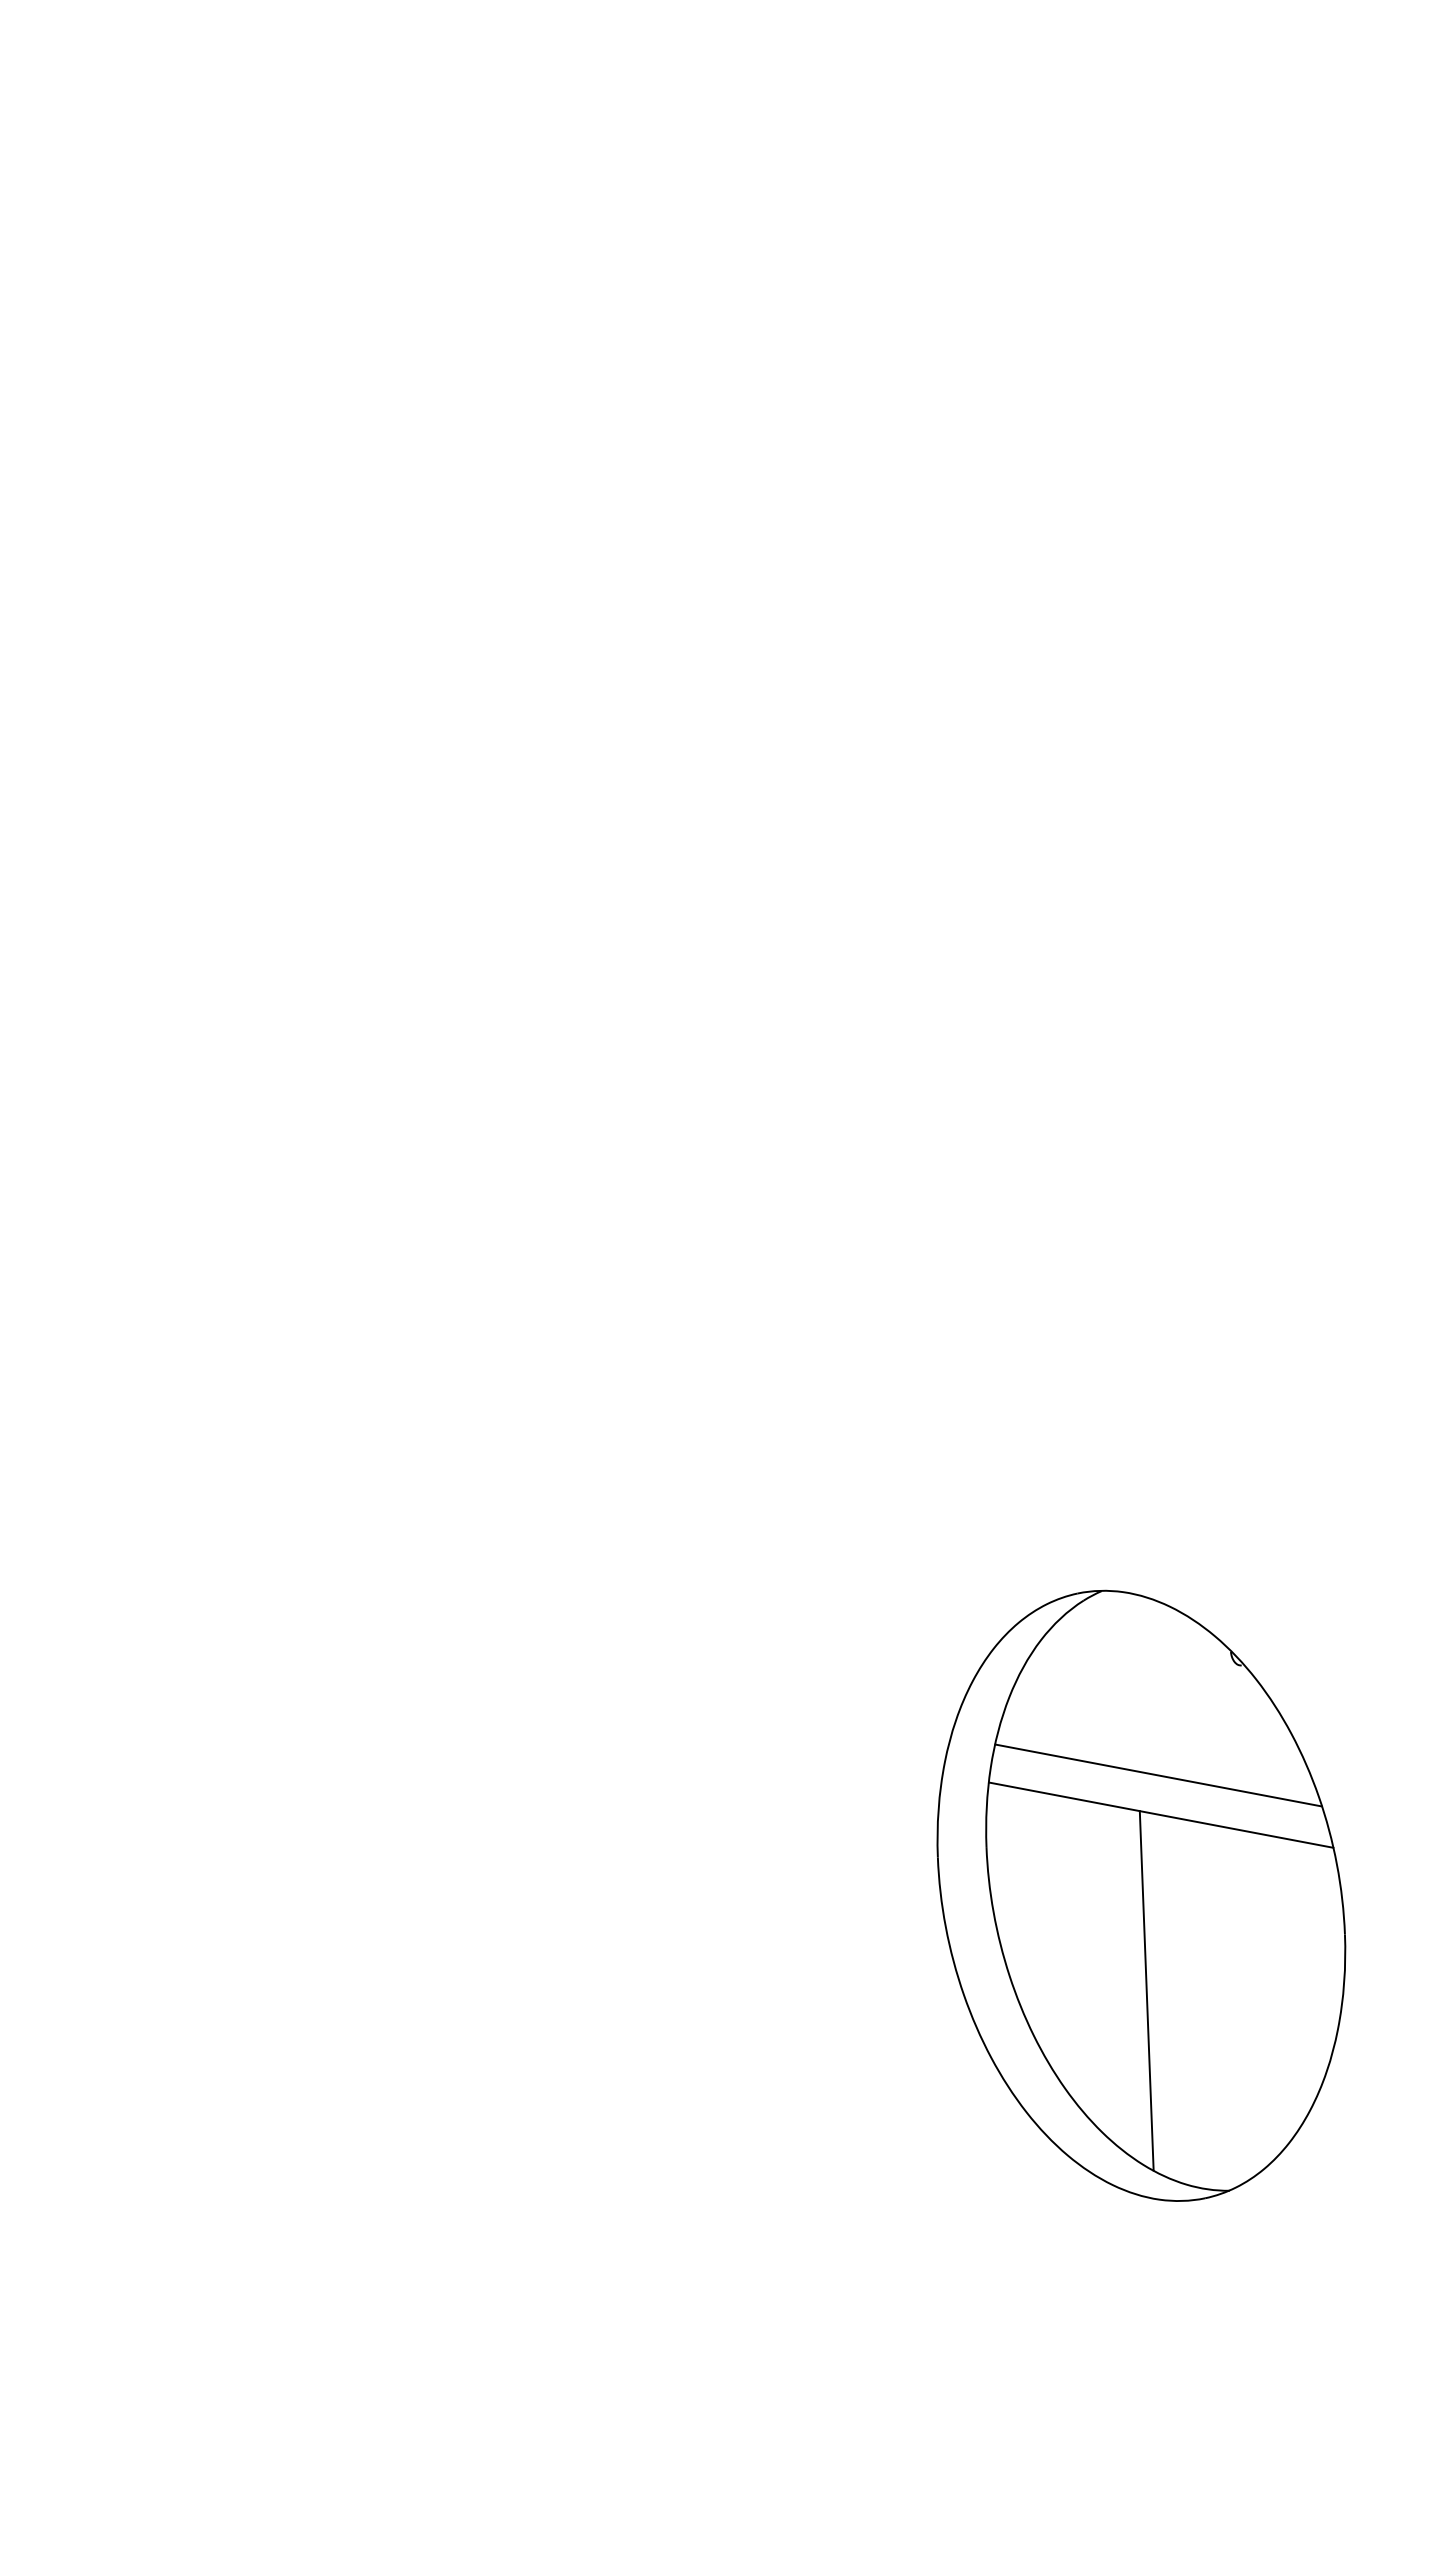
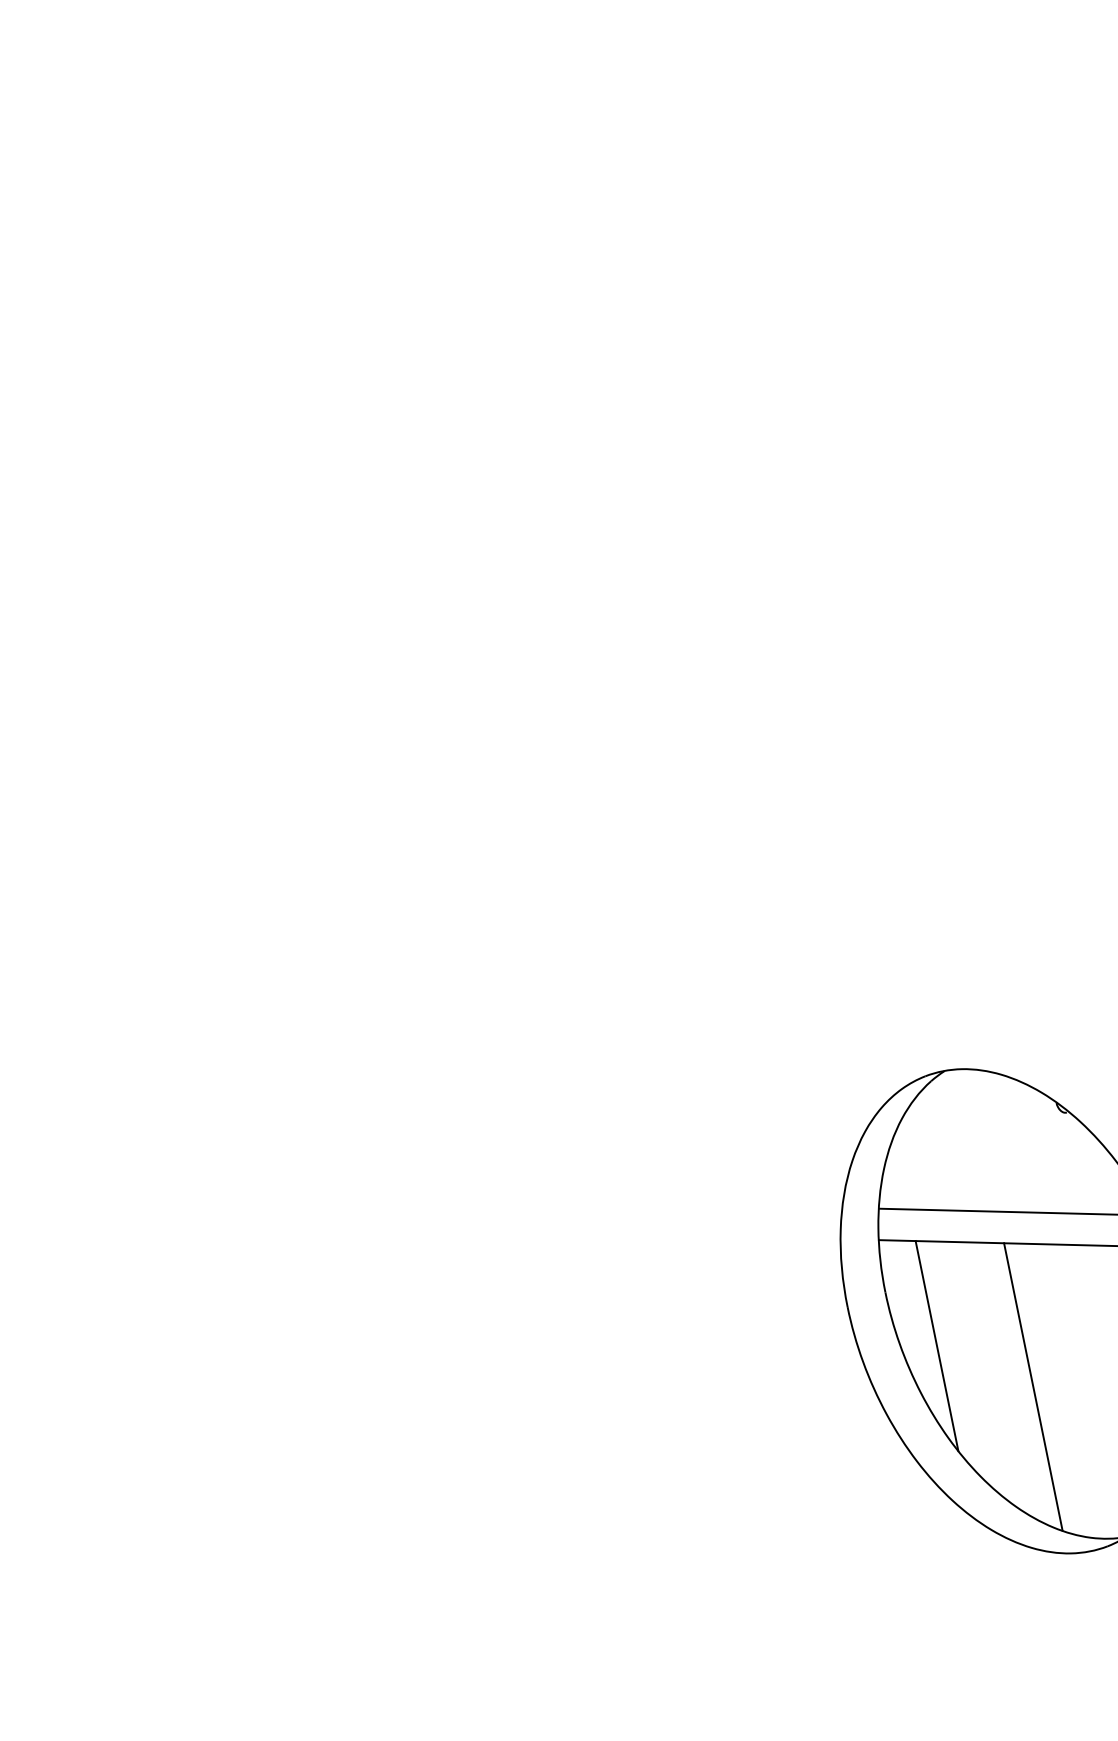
line: (1038, 1921) -> (937, 1345), added

